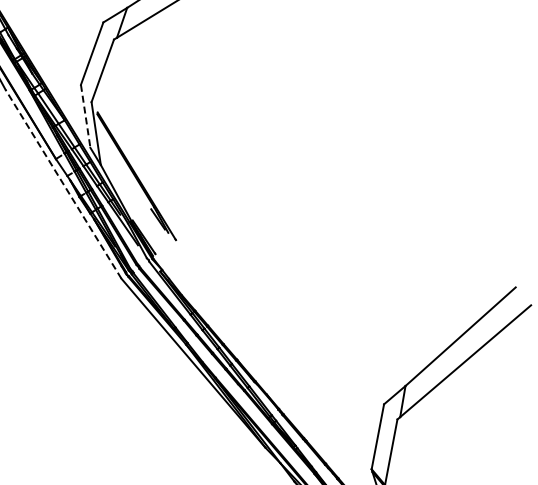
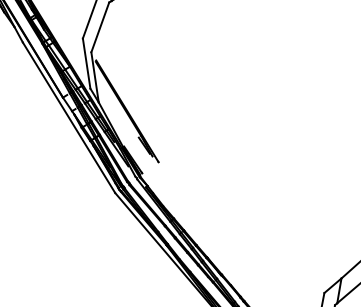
line: (85, 116) -> (86, 63), dashed -> solid
line: (63, 184) -> (68, 117), dashed -> solid

